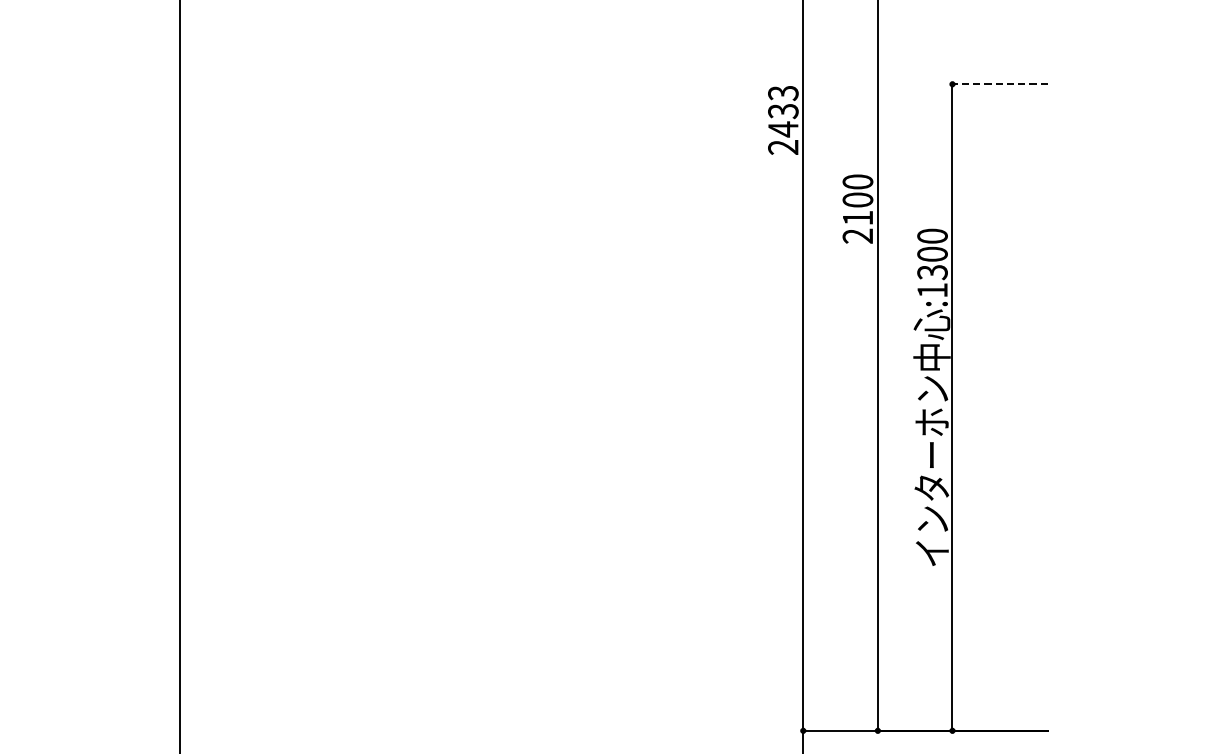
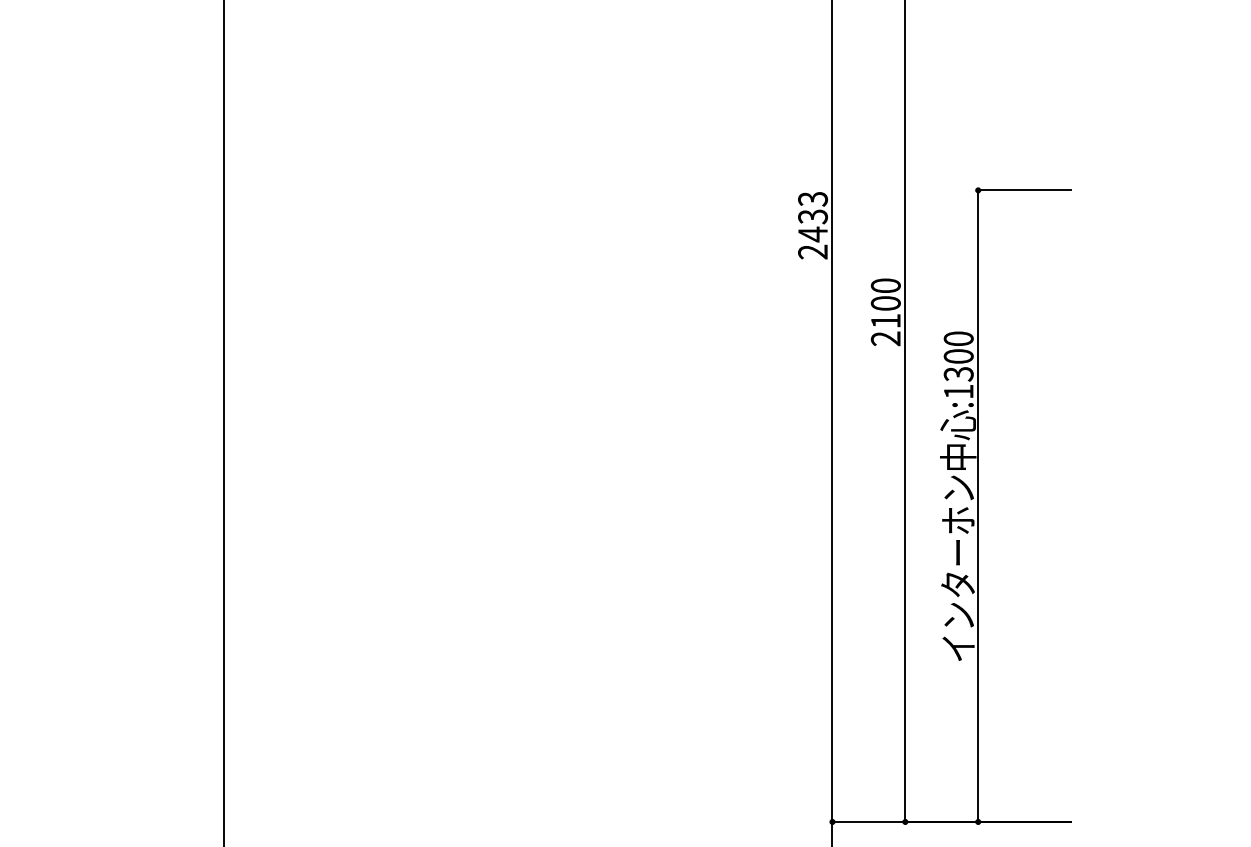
line: (999, 84) -> (1024, 190), dashed -> solid

